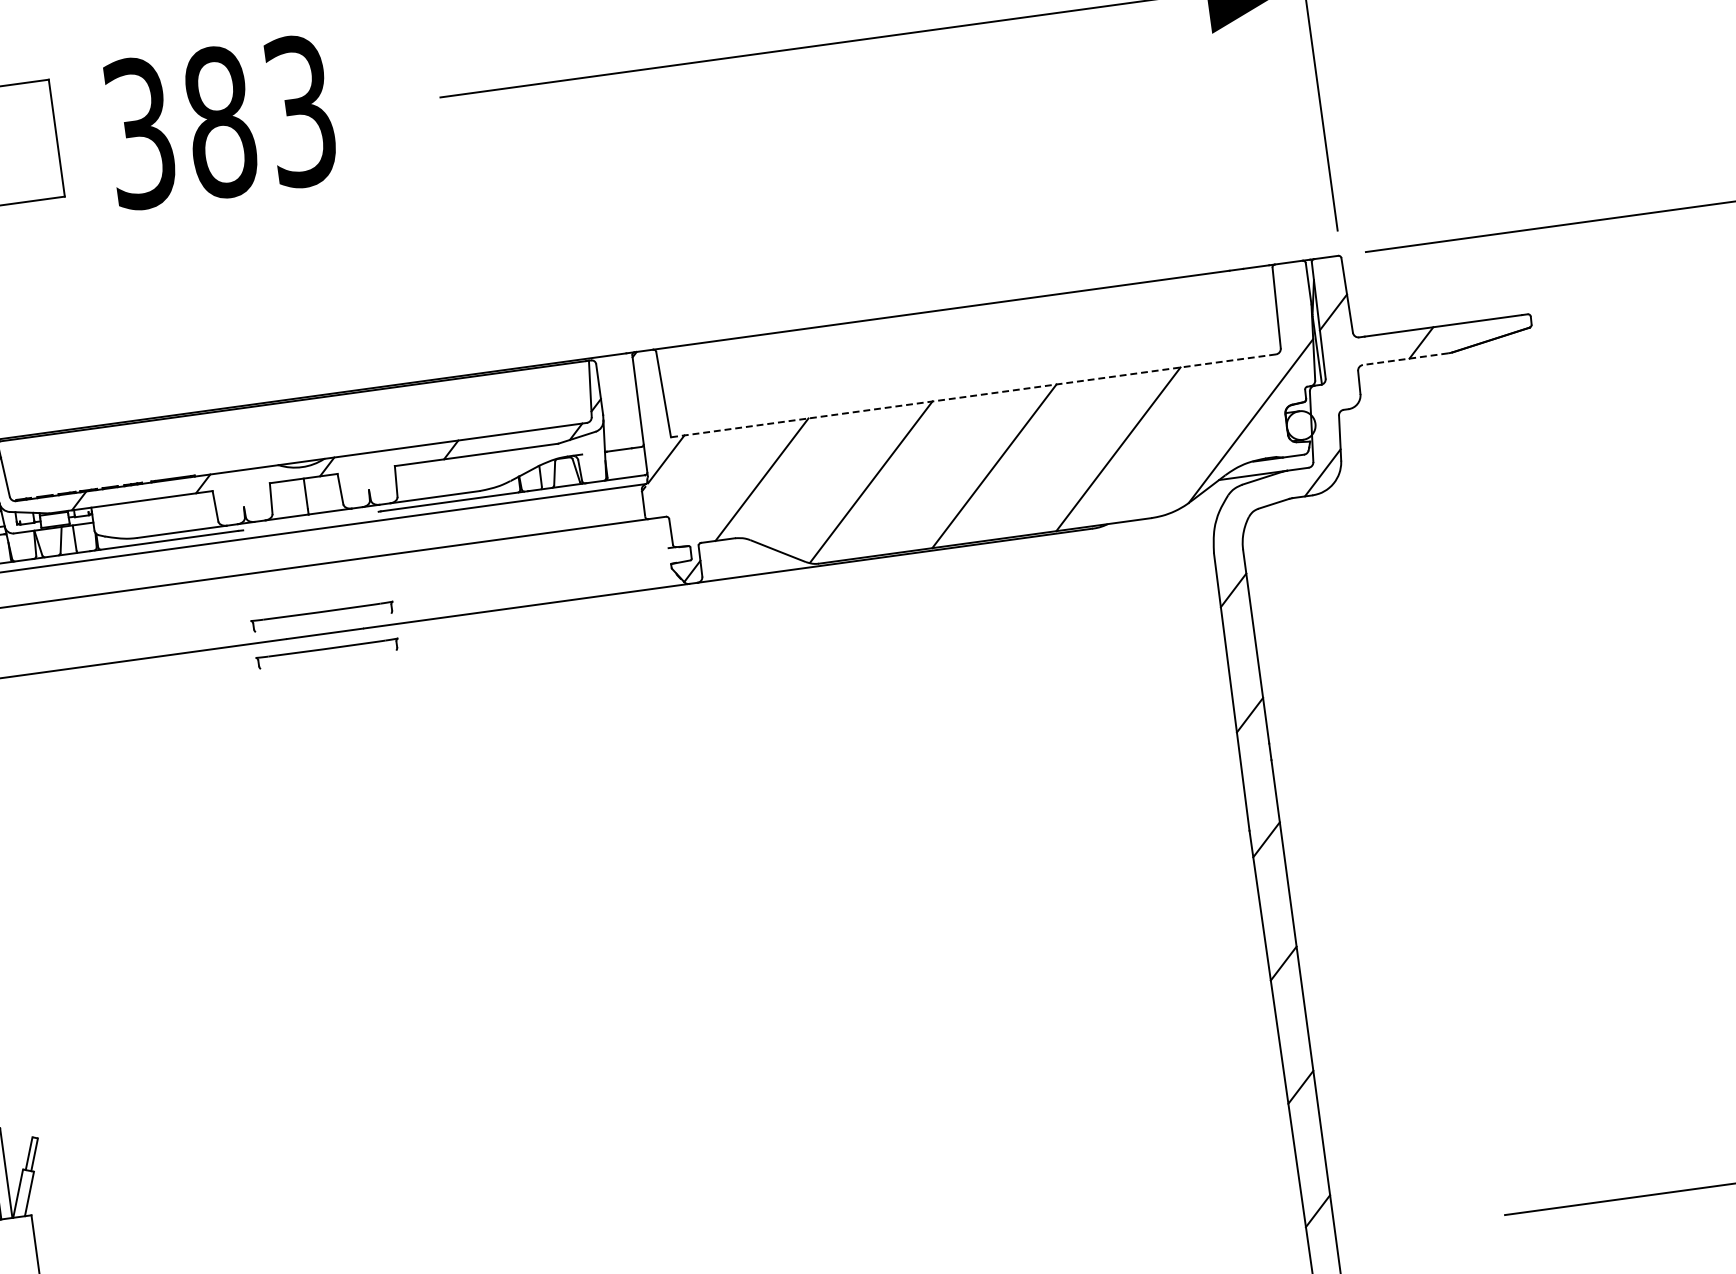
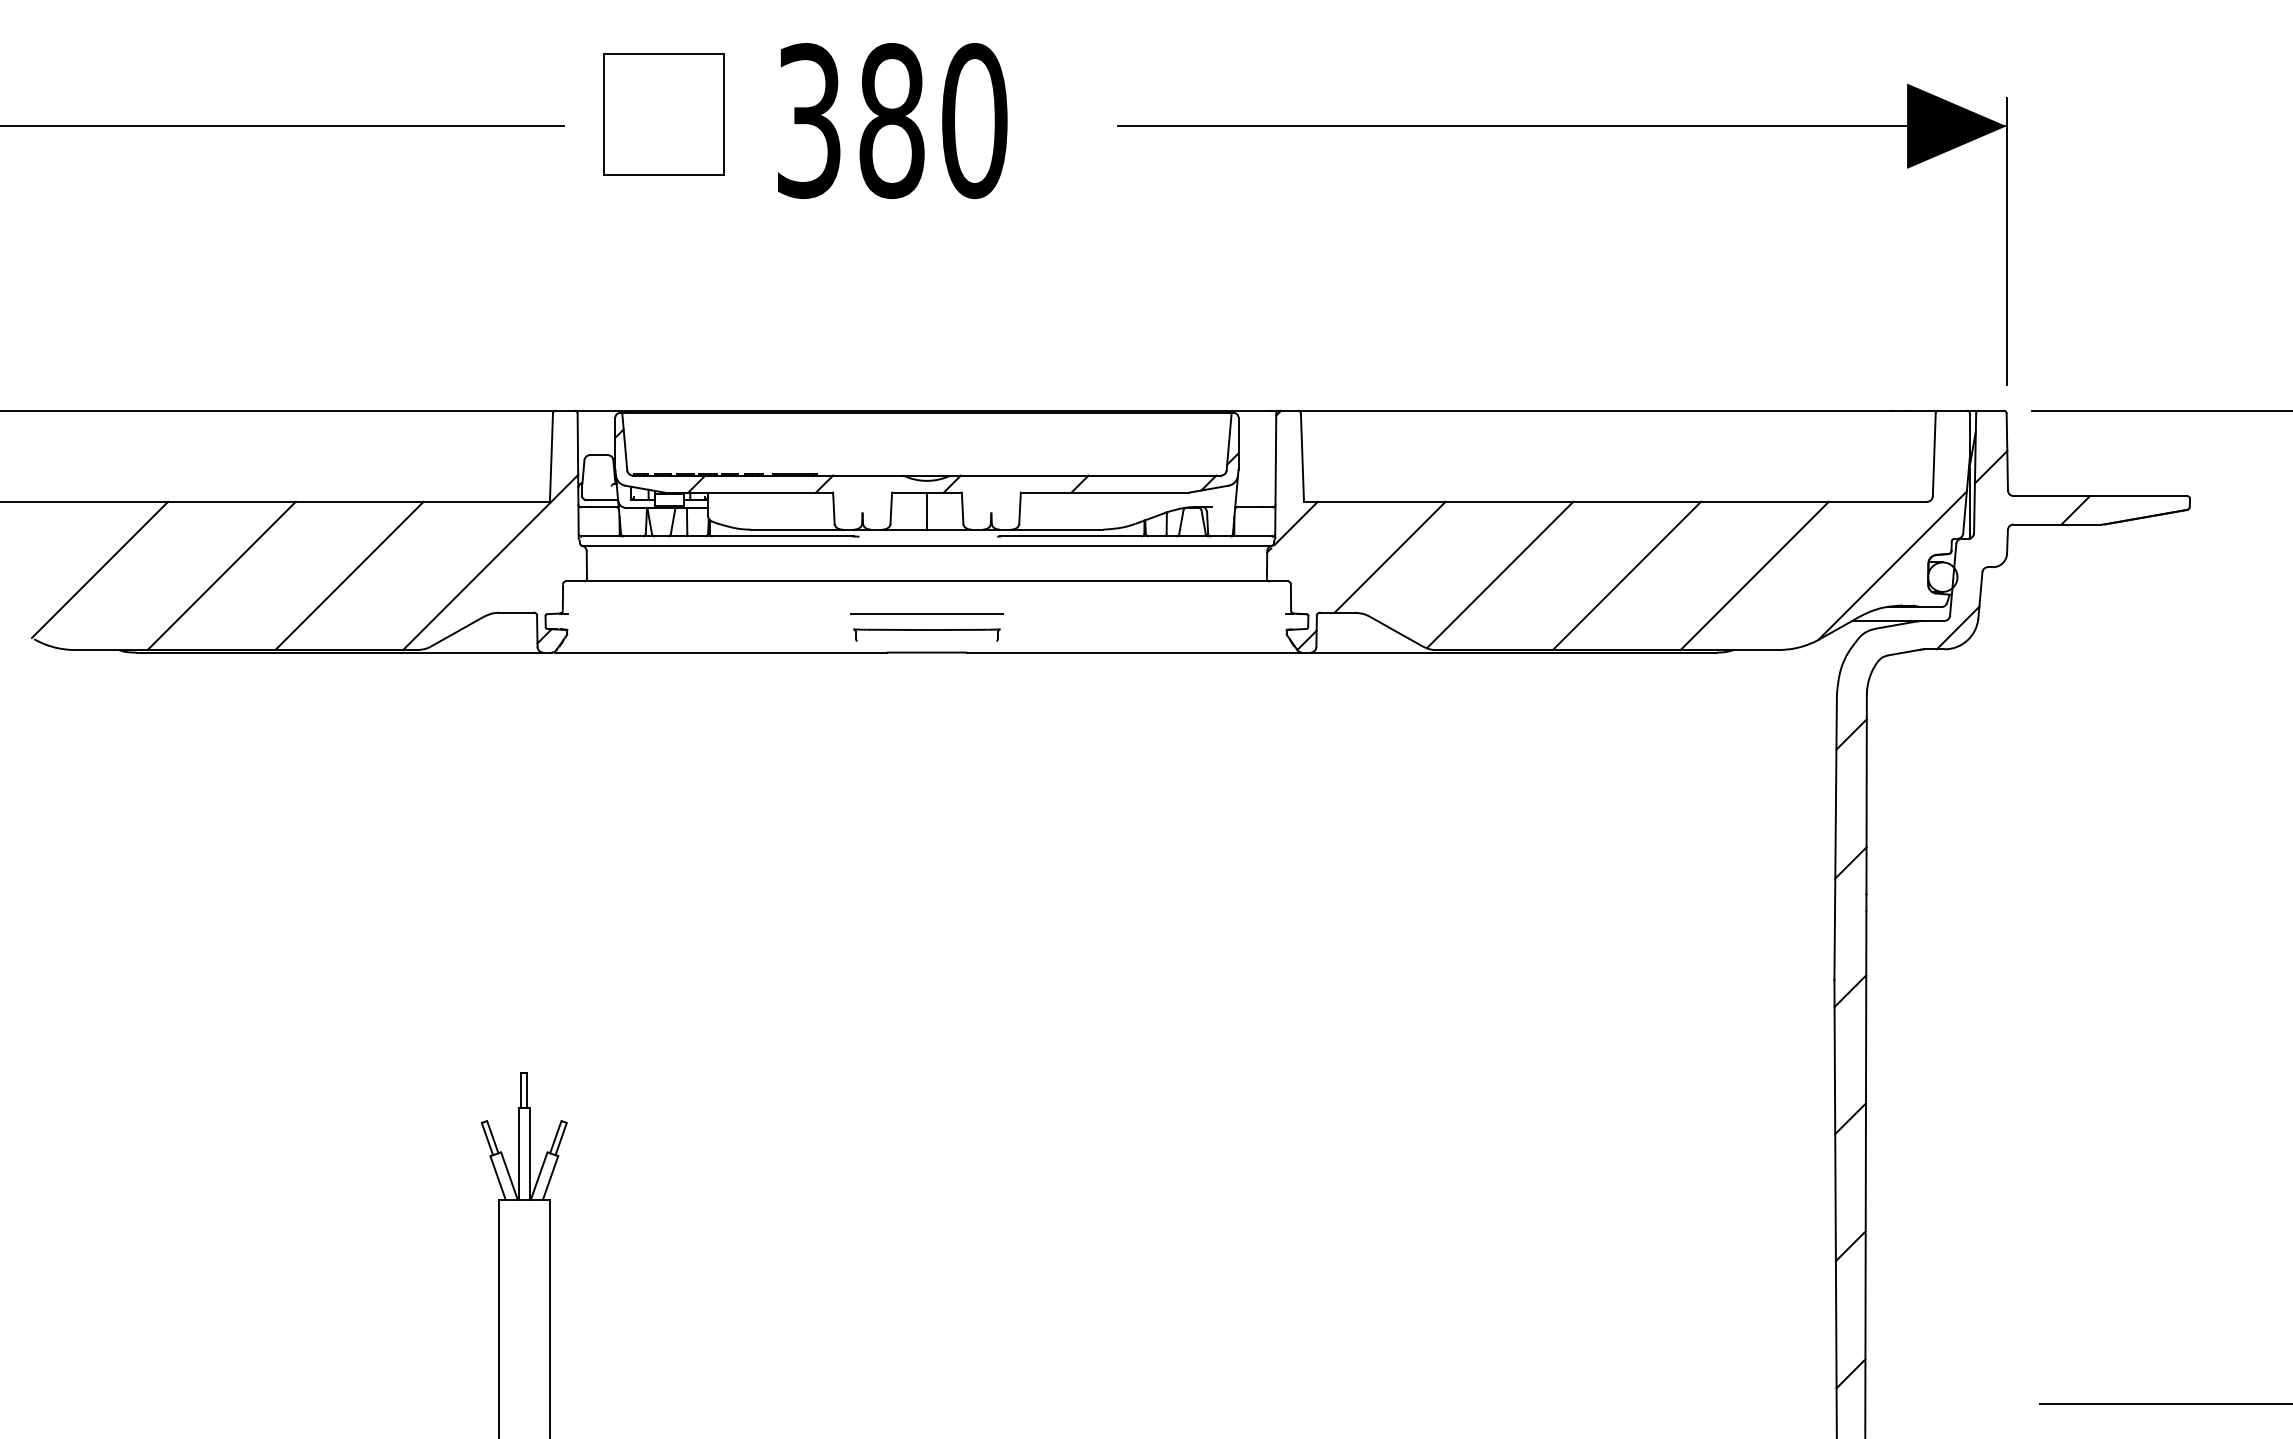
text: (300, 111) -> (974, 121), 383 -> 380
line: (1405, 359) -> (2057, 524), dashed -> solid
line: (973, 395) -> (1615, 501), dashed -> solid
line: (319, 595) -> (926, 613), added
part: (327, 653) -> (926, 672), removed

